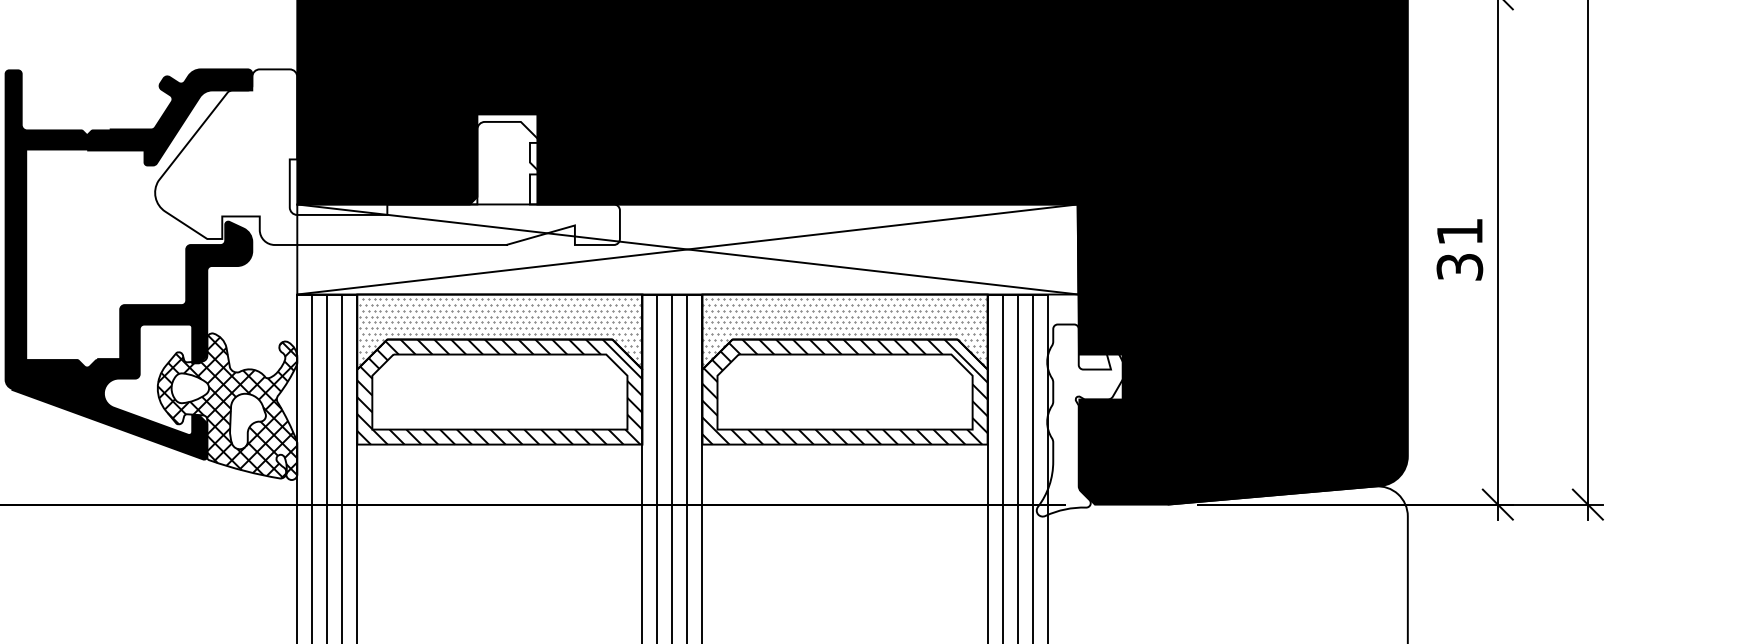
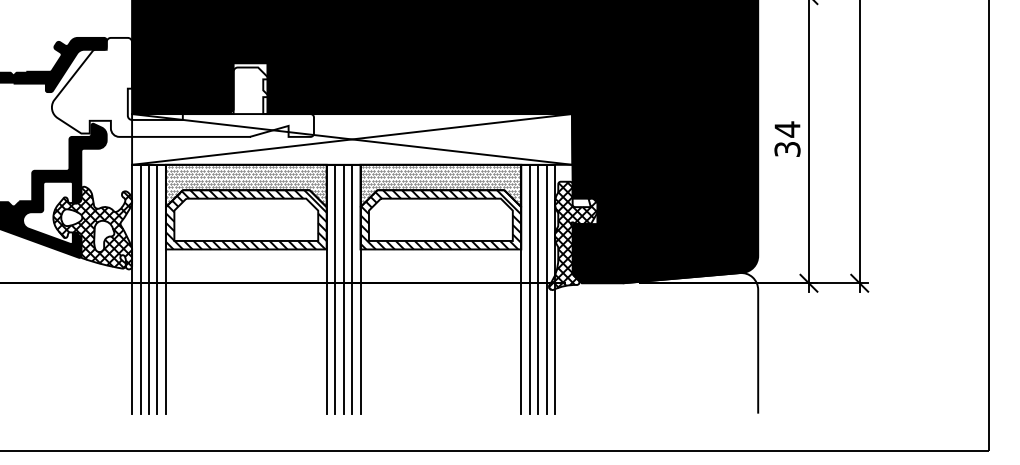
text: (1459, 231) -> (787, 129), 31 -> 34
hatch: (1082, 419) -> (574, 235), added

